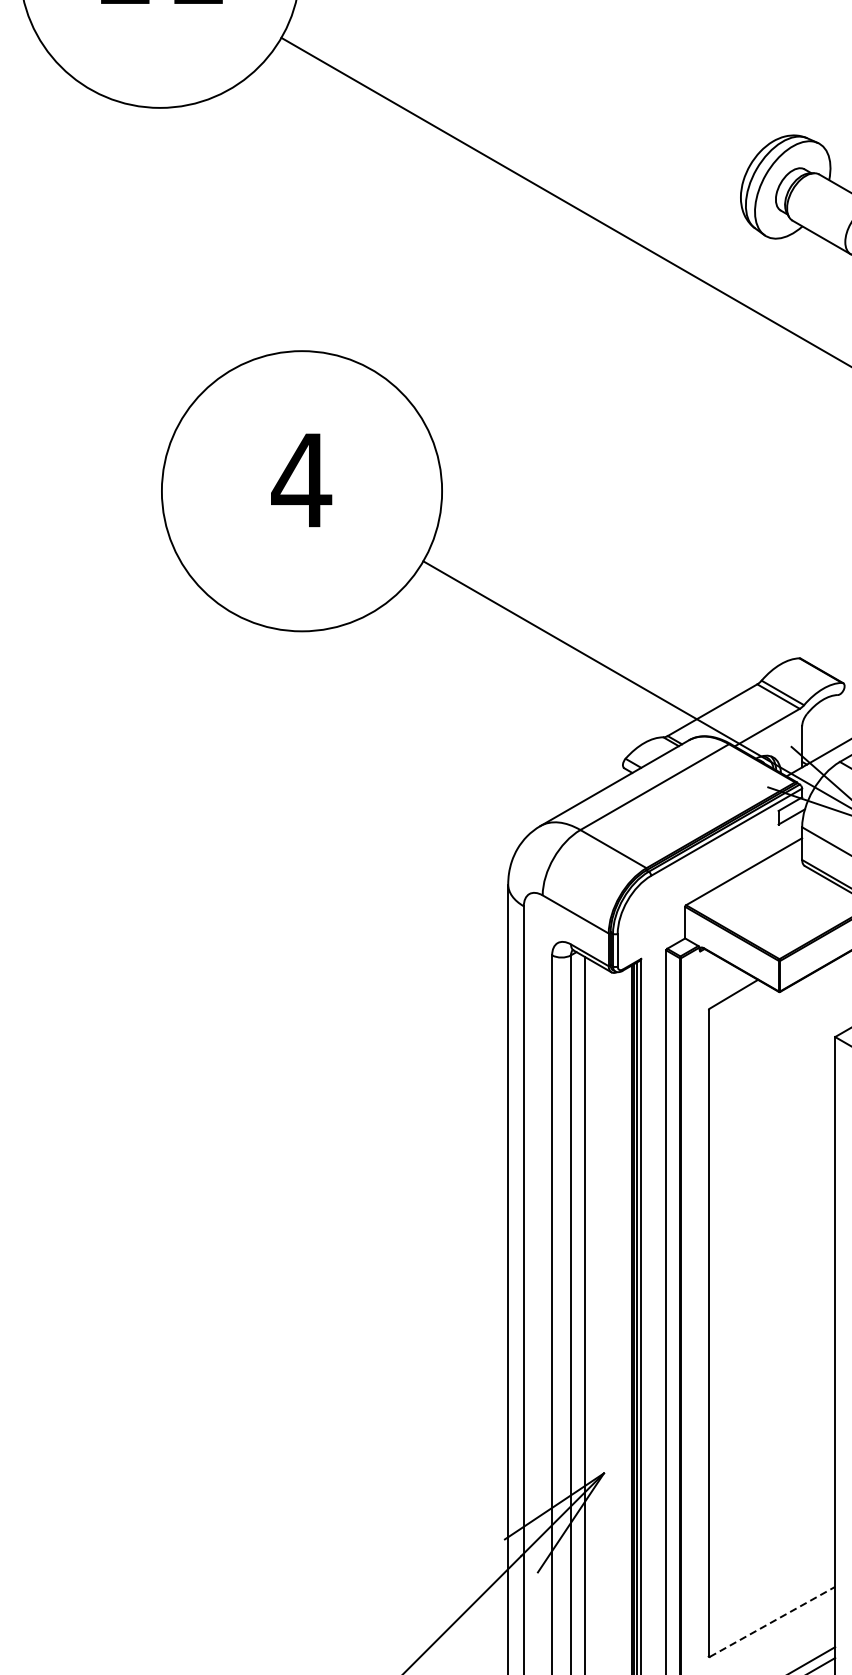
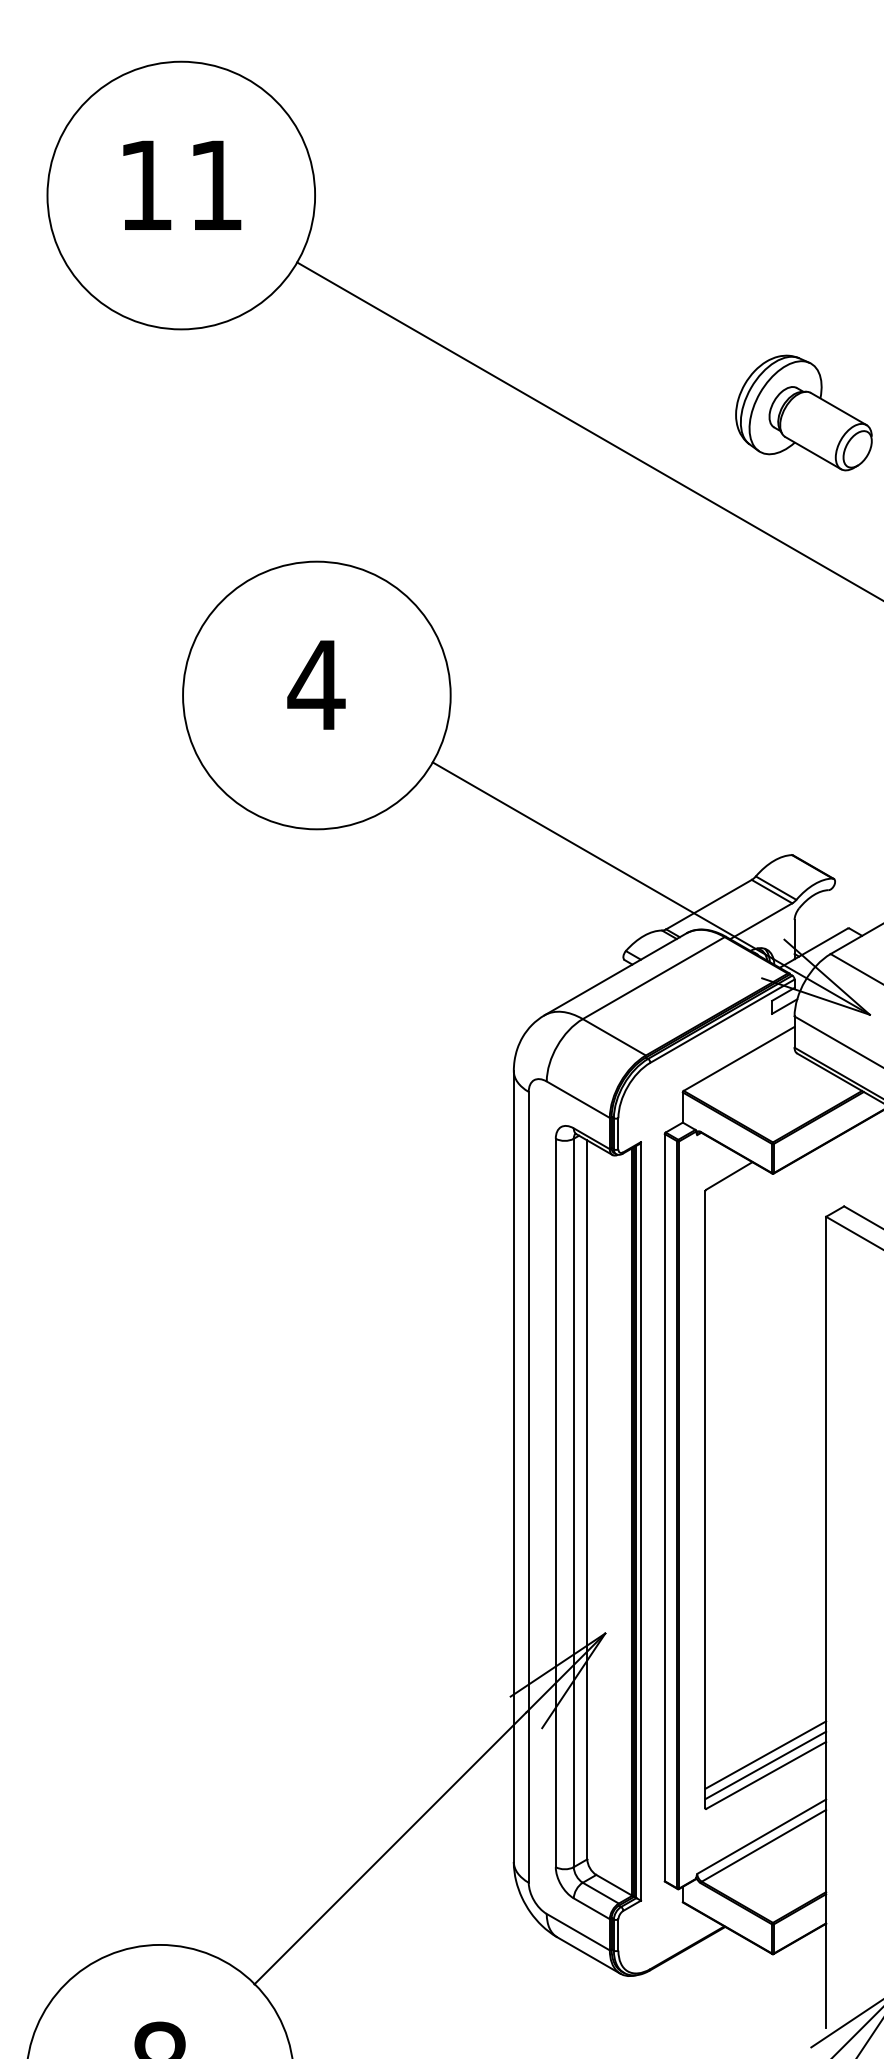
line: (771, 1600) -> (765, 1754), added
line: (771, 1611) -> (765, 1765), added
line: (772, 1621) -> (766, 1775), dashed -> solid

